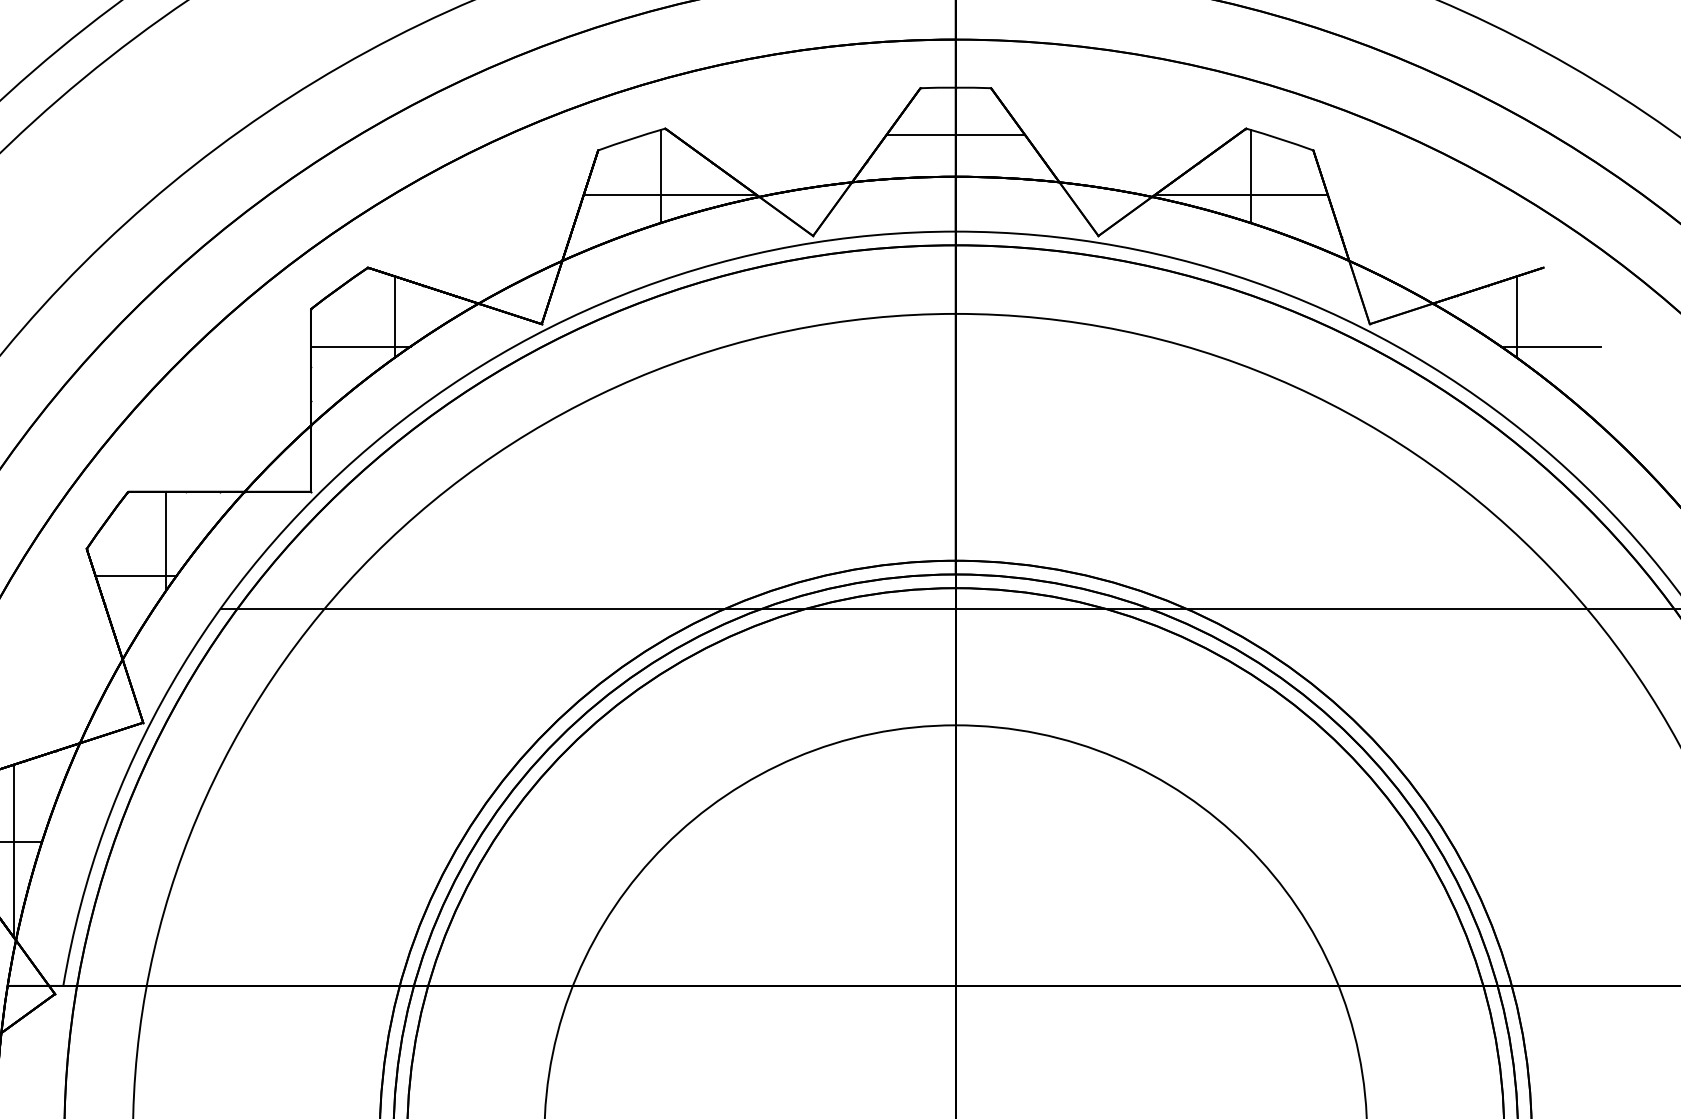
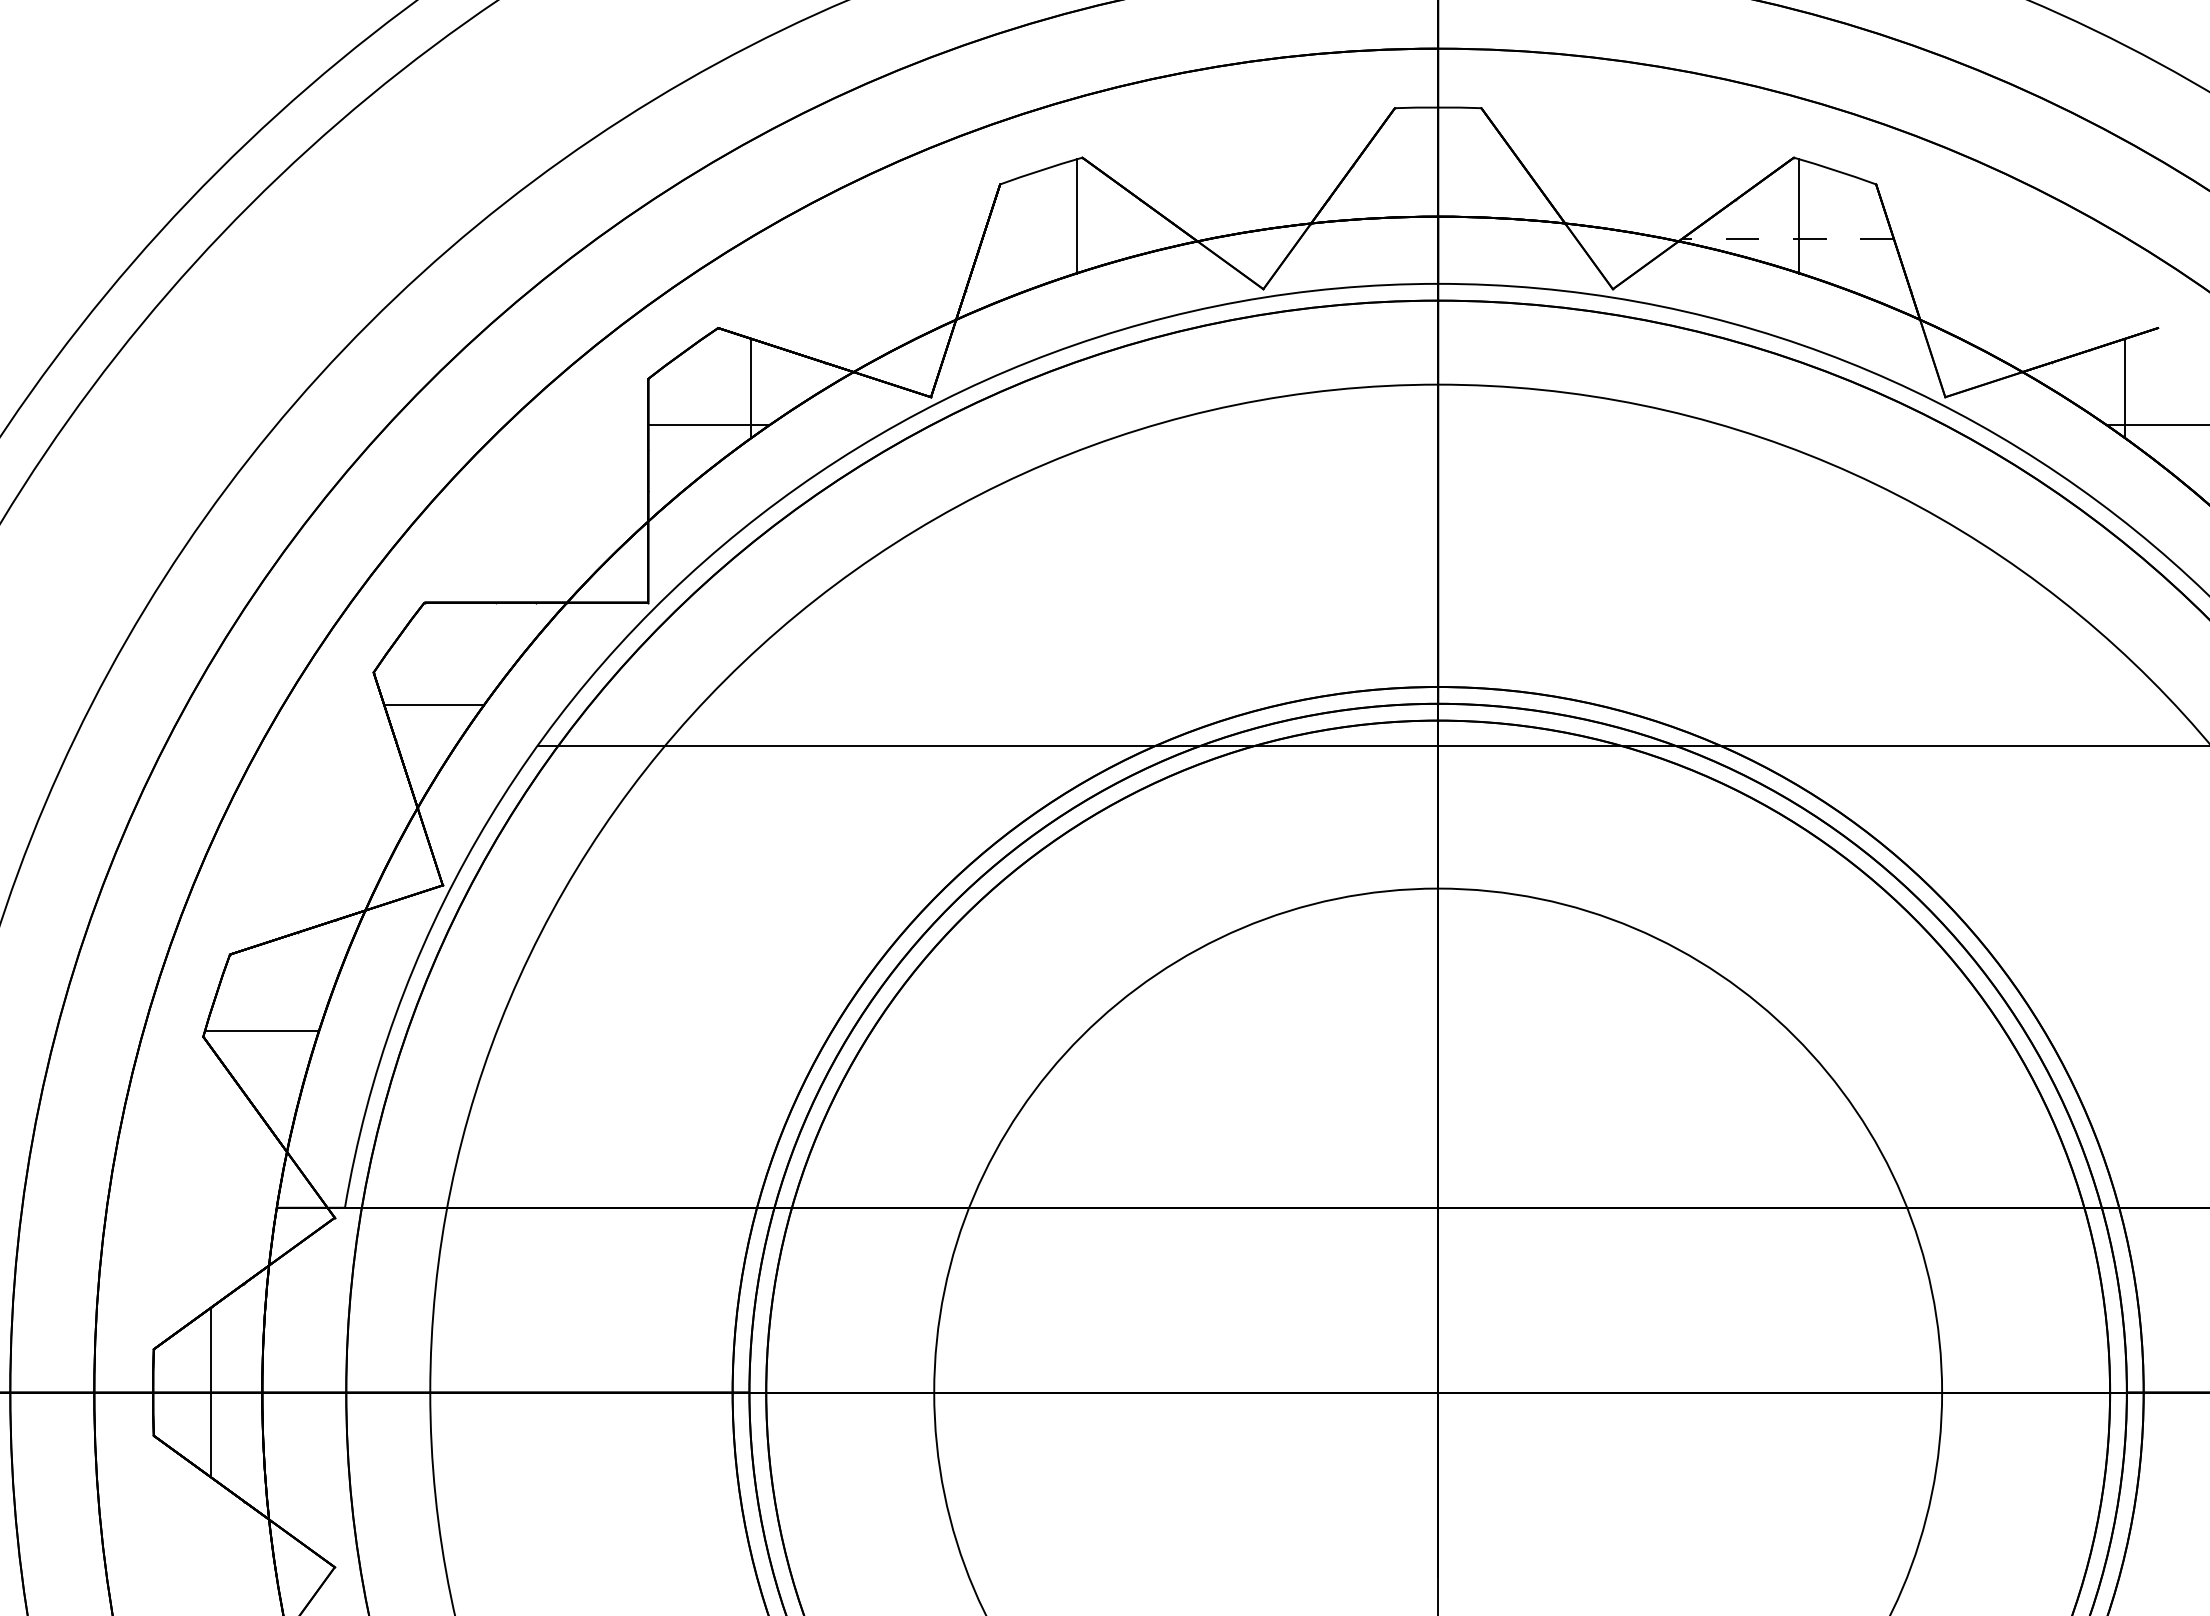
line: (955, 134) -> (1437, 165), removed
line: (670, 194) -> (1088, 238), removed
line: (1241, 194) -> (1788, 238), solid -> dashed
line: (165, 541) -> (470, 663), removed
line: (13, 850) -> (284, 1042), removed

